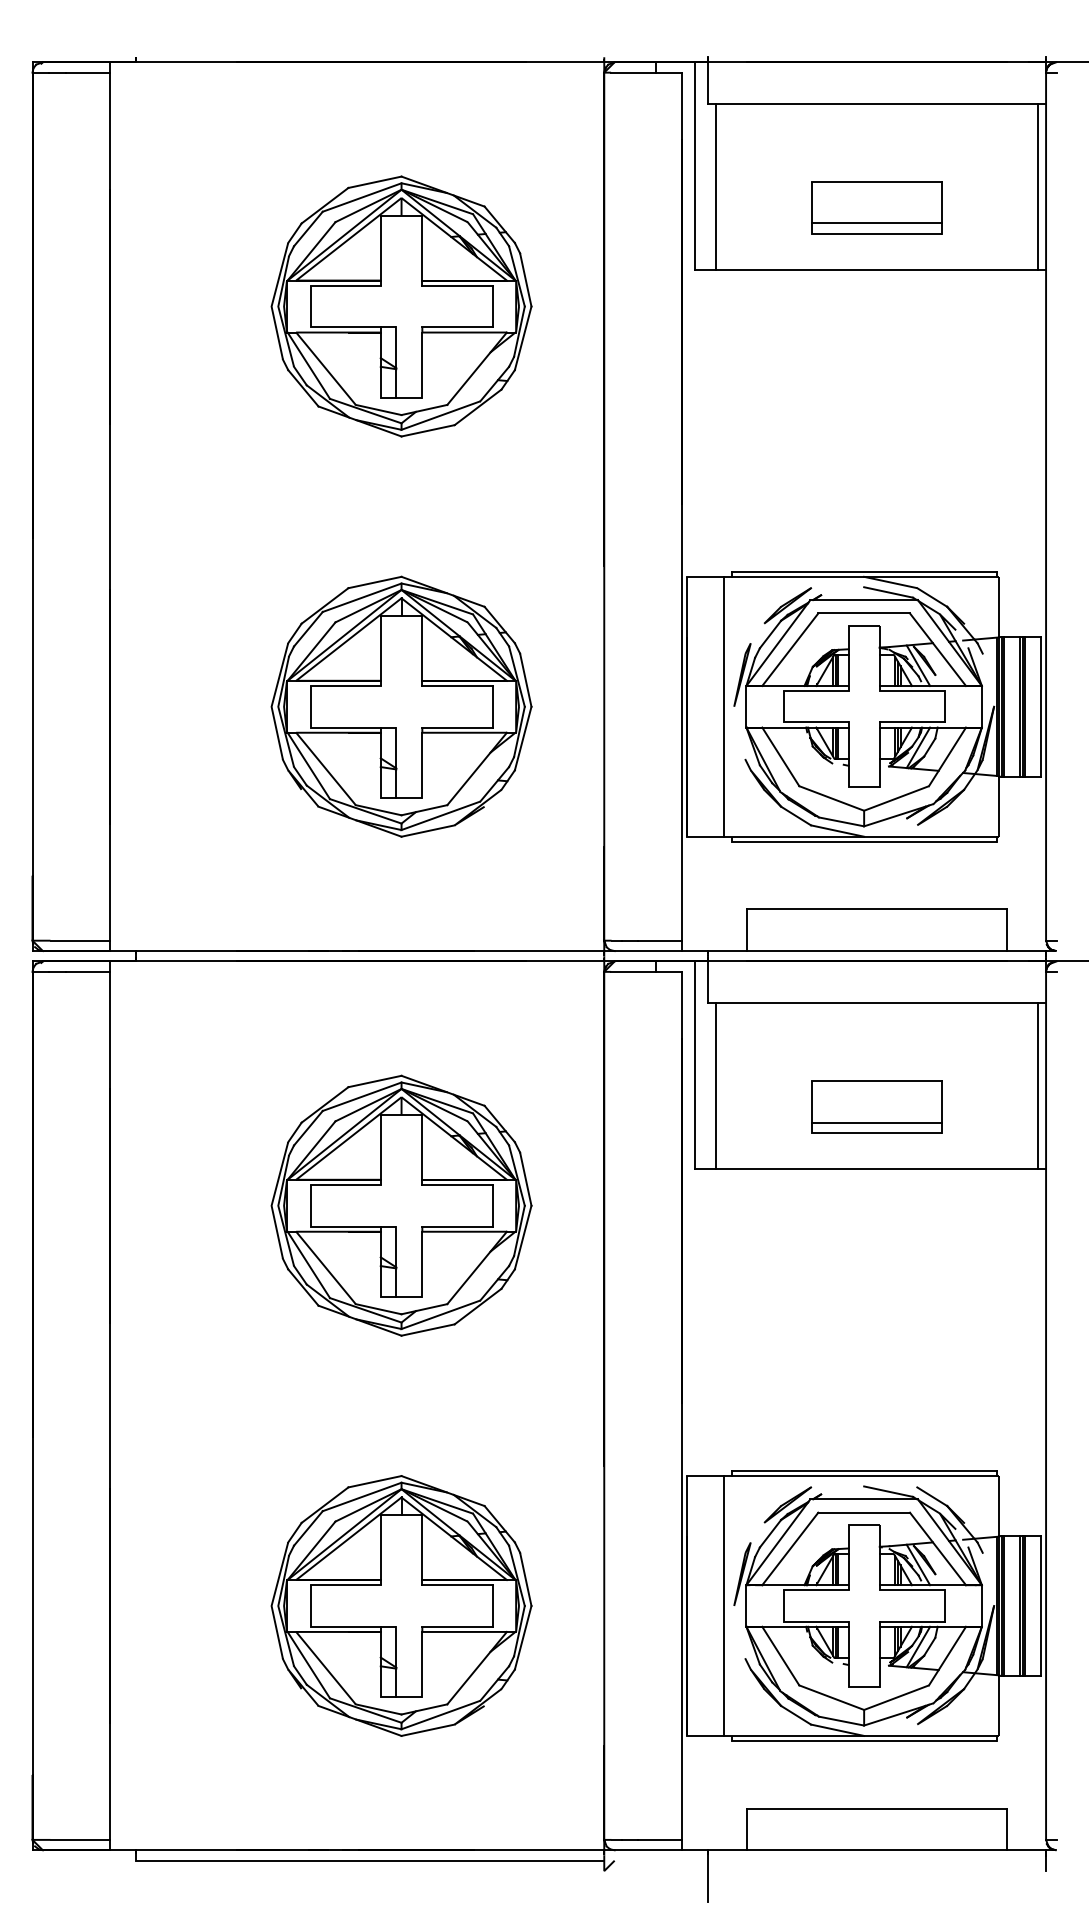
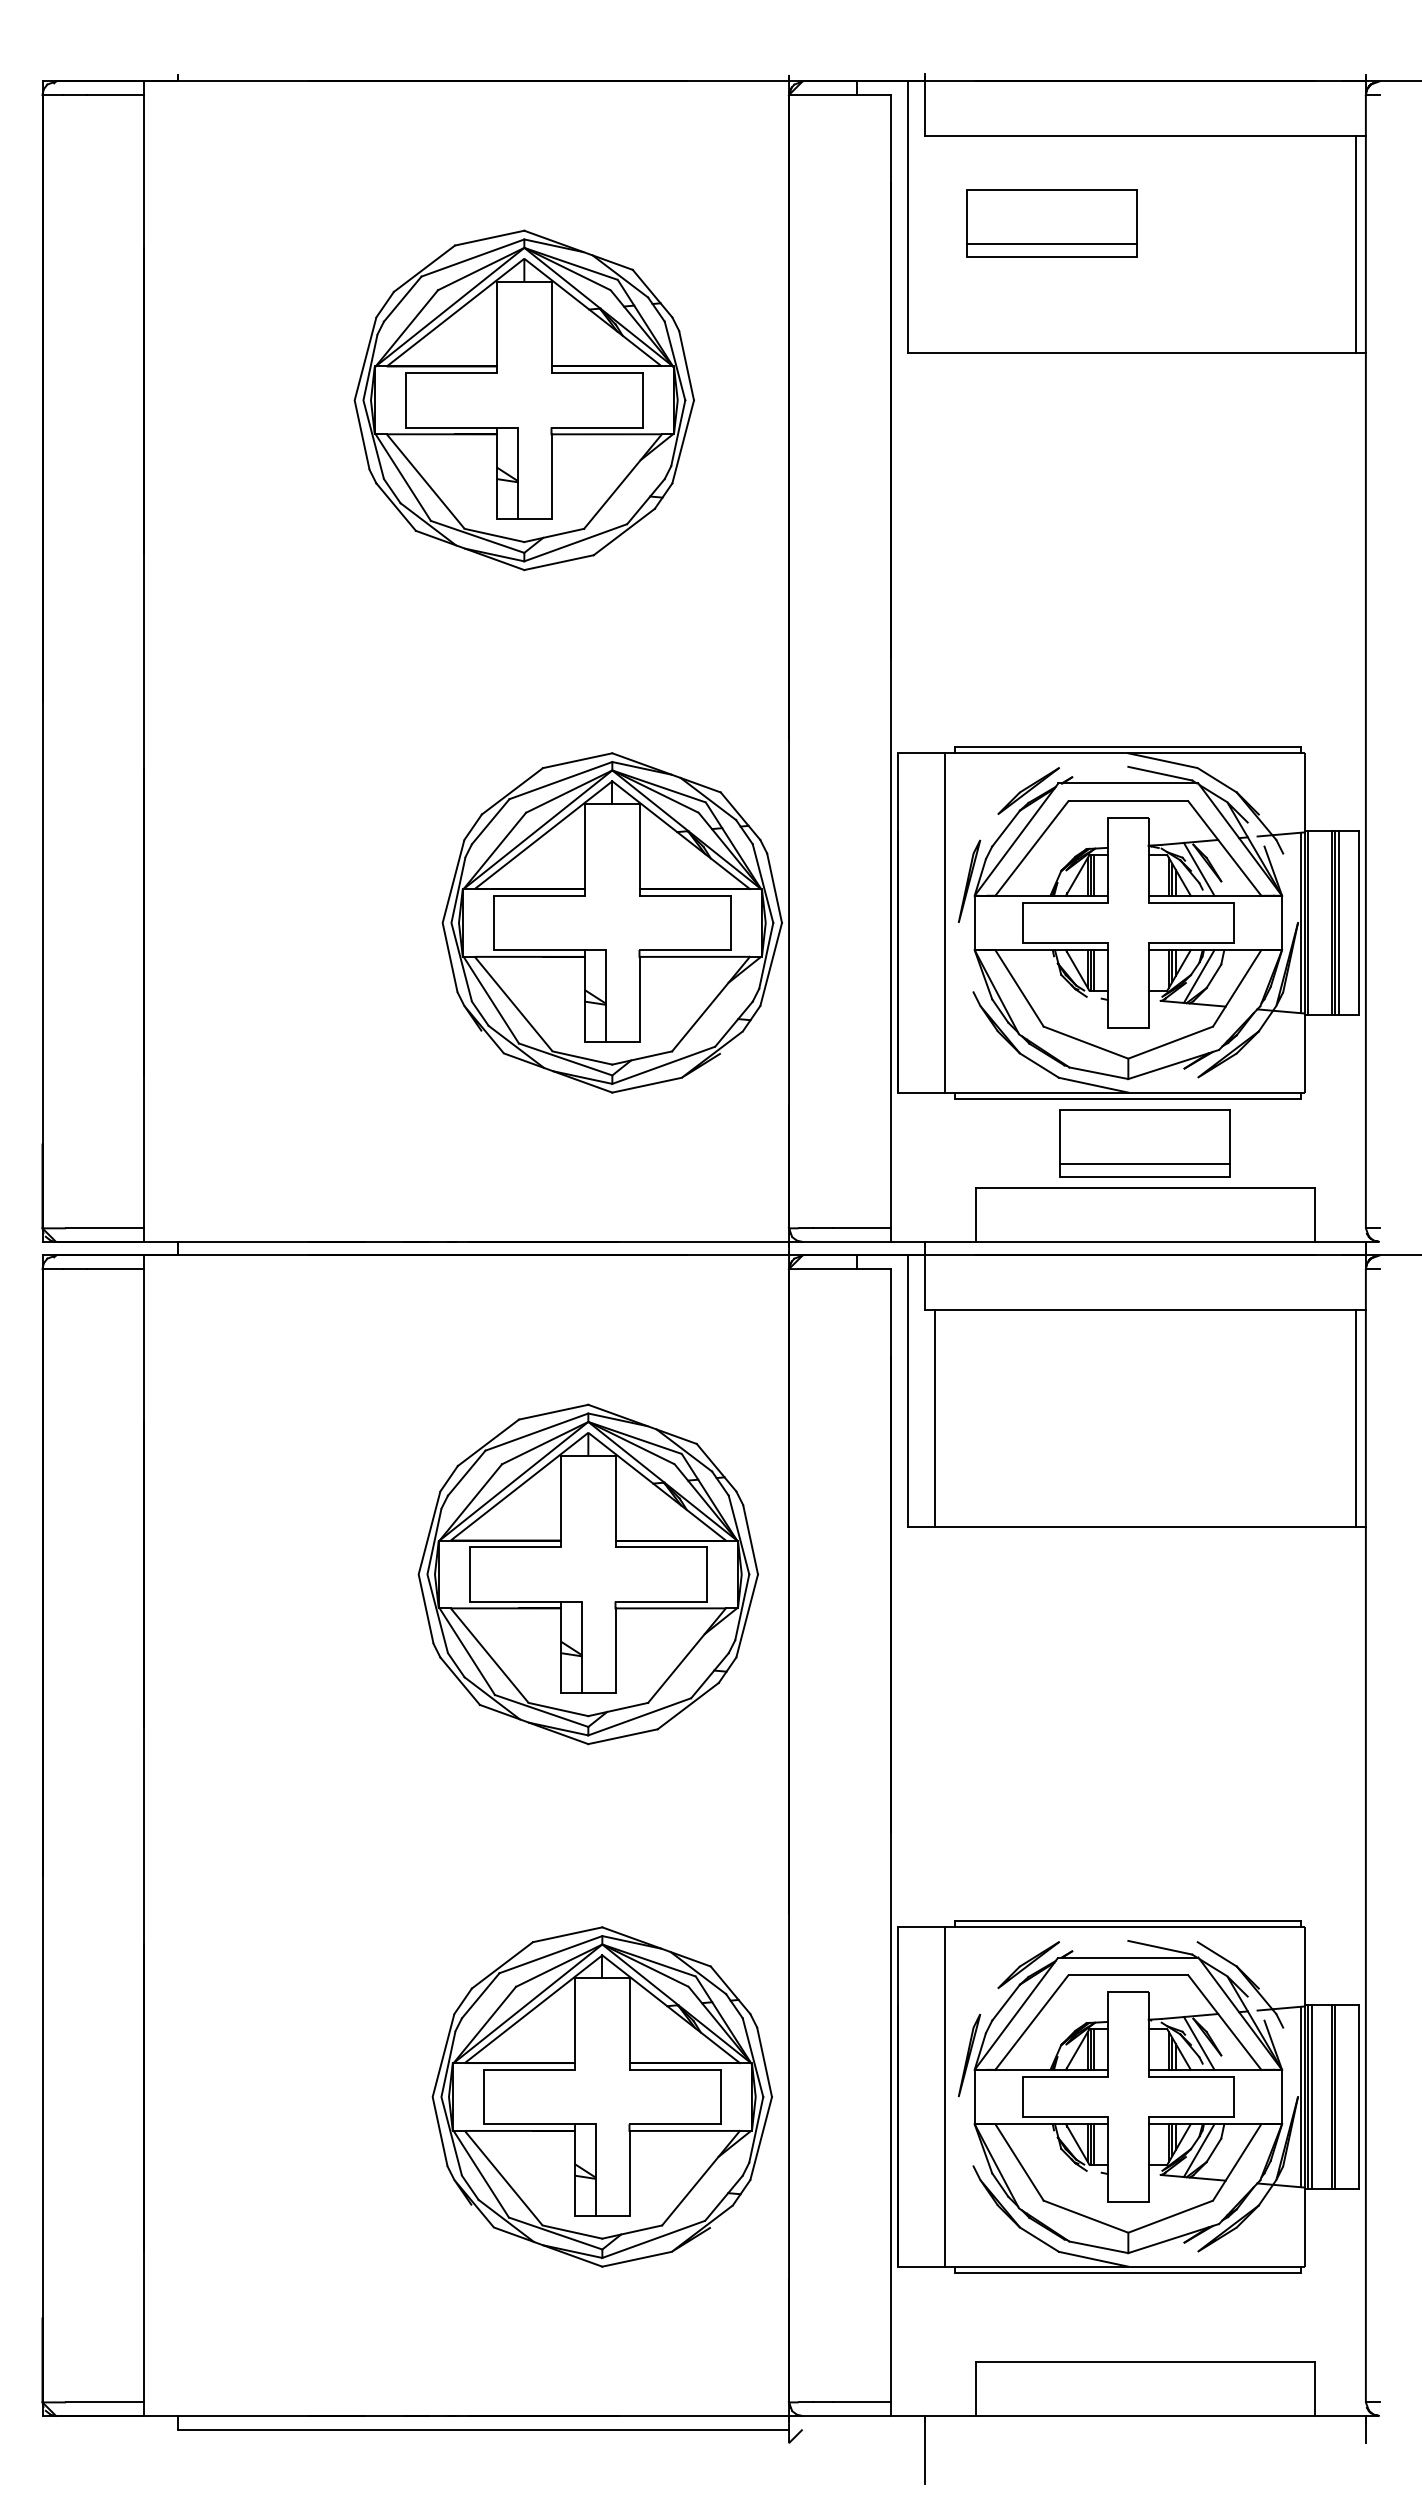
line: (716, 186) -> (935, 243), removed
part: (876, 207) -> (1051, 223), moved
part: (400, 706) -> (611, 922), moved
line: (1004, 706) -> (1311, 922), removed
part: (876, 1106) -> (1144, 1143), moved
part: (400, 1205) -> (587, 1574), moved
part: (400, 1605) -> (601, 2096), moved
line: (1025, 1605) -> (1338, 2096), removed

